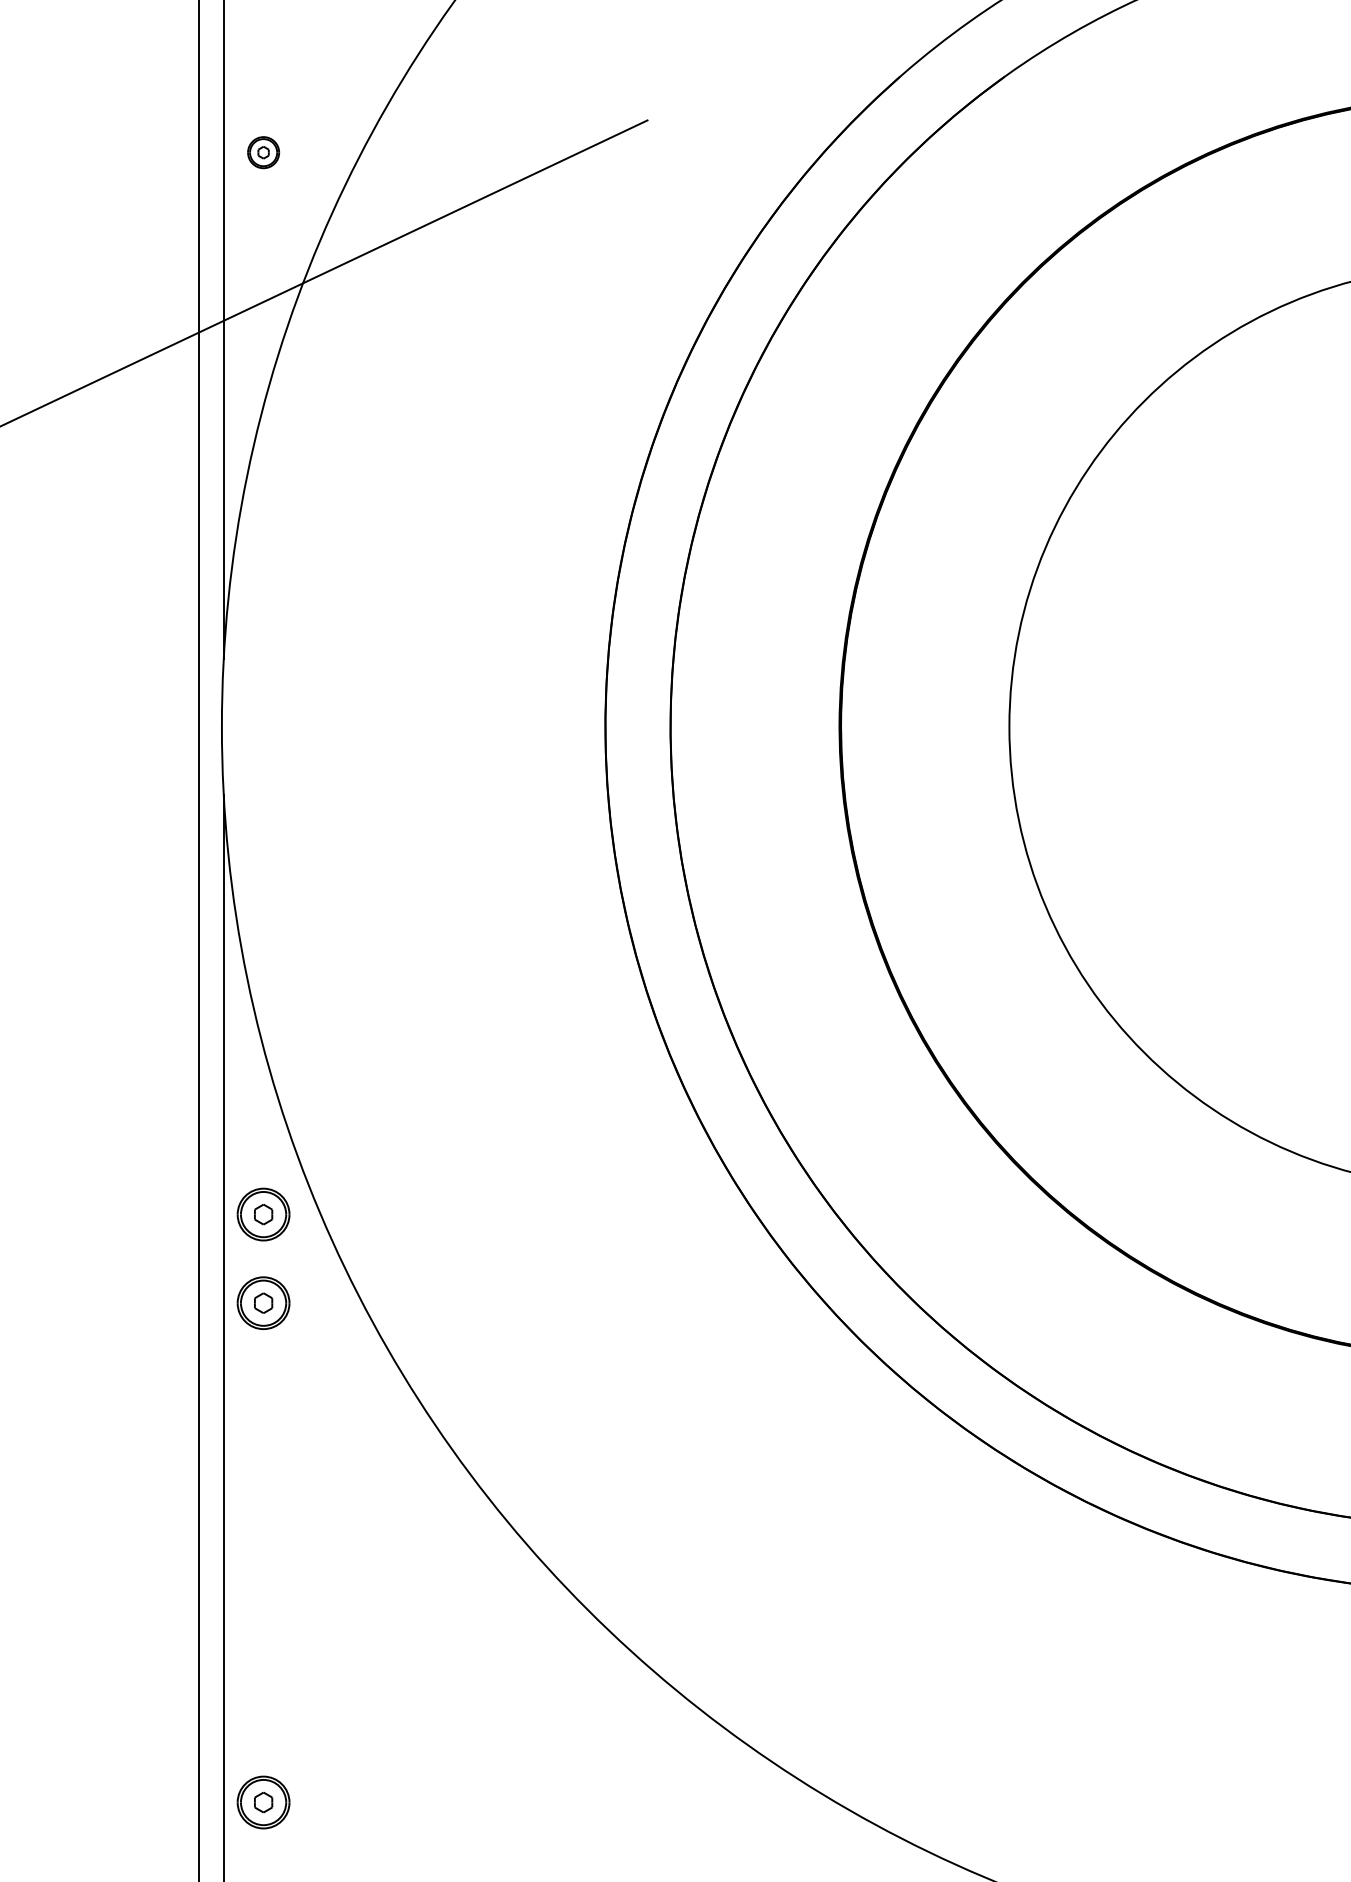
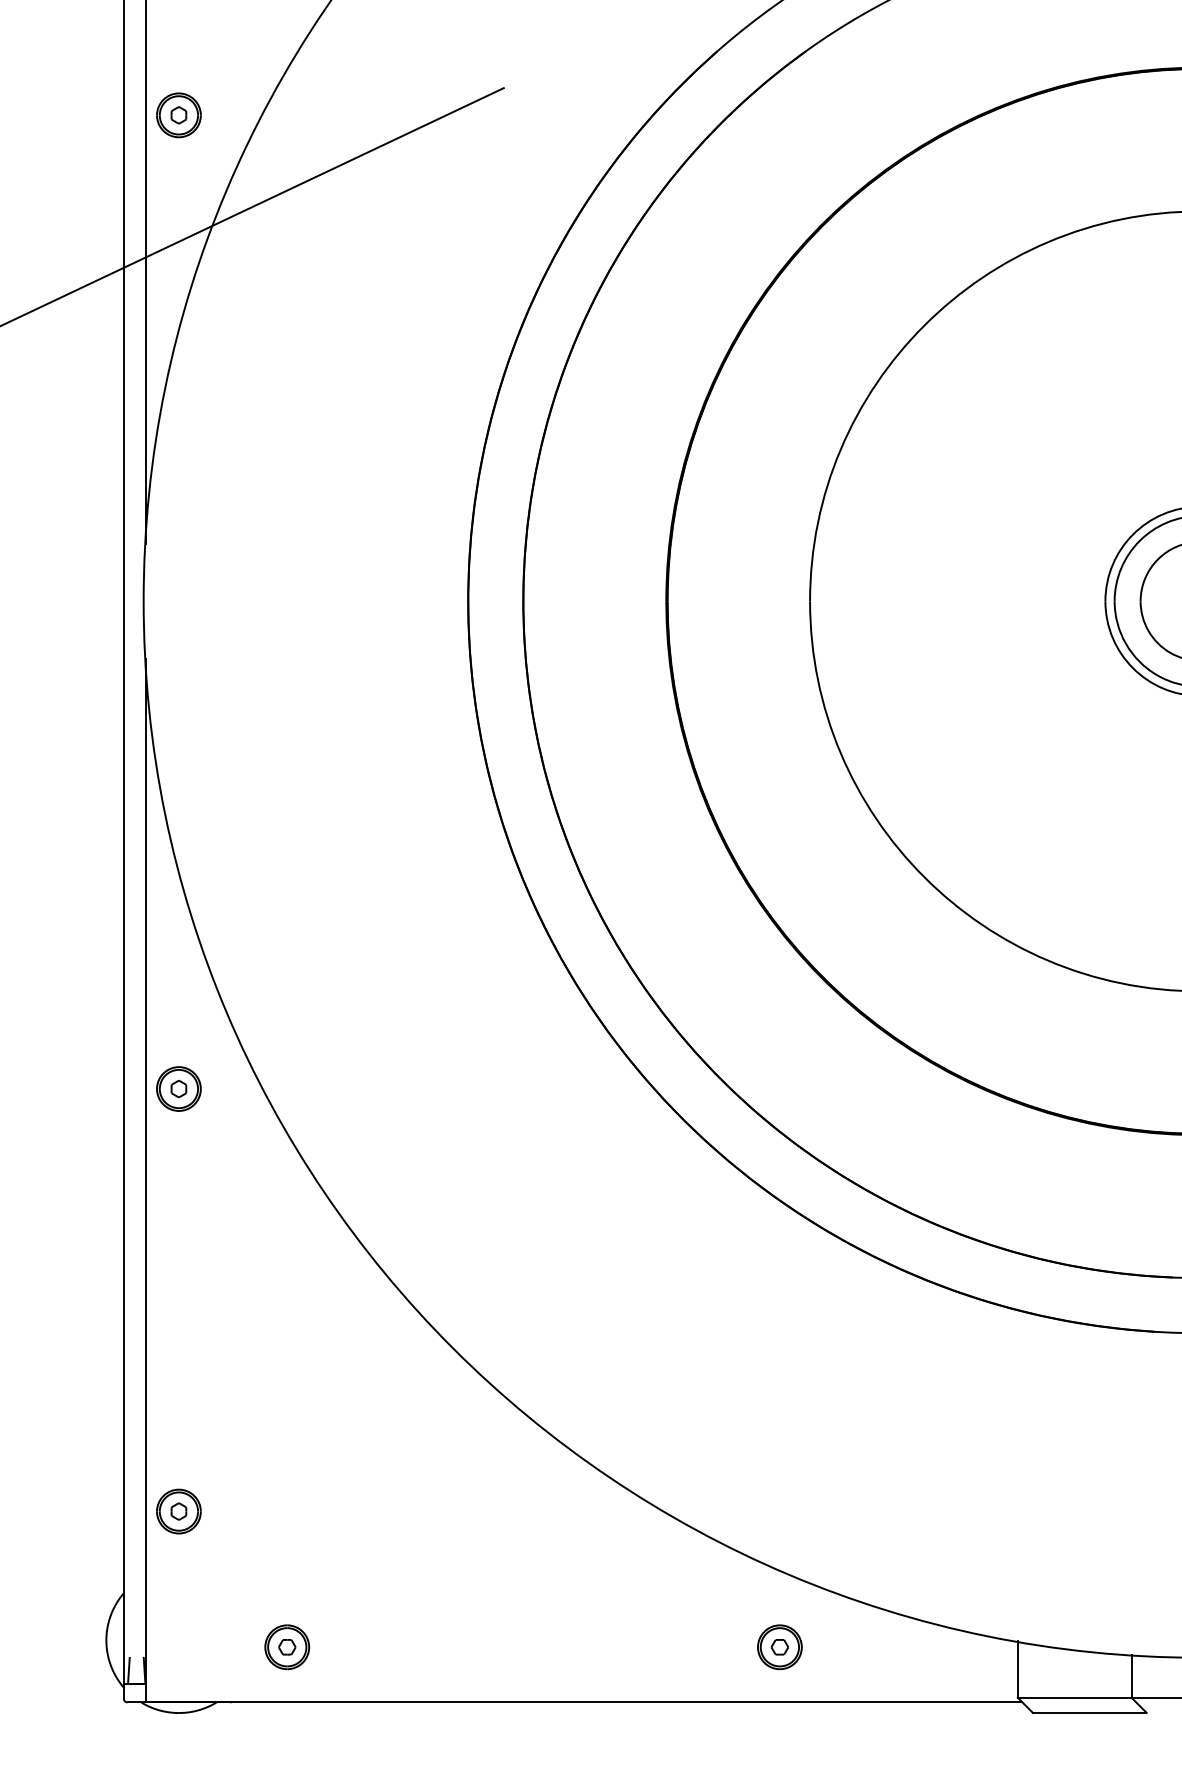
part: (263, 152) -> (178, 115), size x1.67
part: (263, 1213) -> (178, 1013), removed

